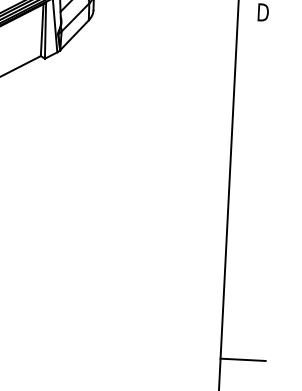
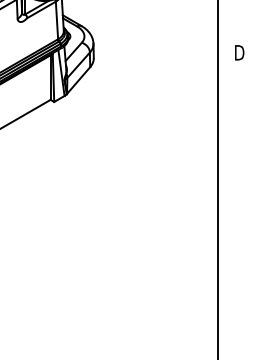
line: (243, 359) -> (237, 351), removed

